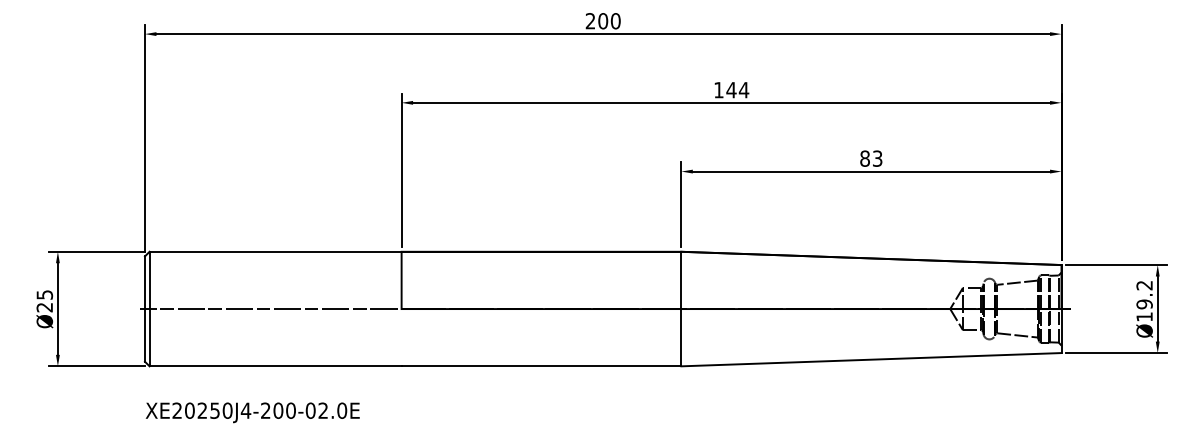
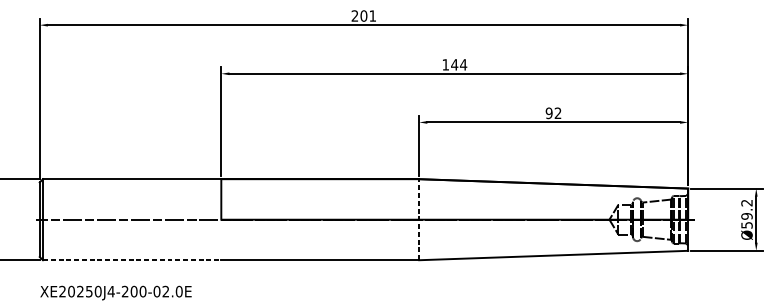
text: (615, 21) -> (372, 16), 200 -> 201
text: (871, 158) -> (553, 113), 83 -> 92
line: (681, 308) -> (419, 219), solid -> dashed
text: (1144, 316) -> (746, 224), Ø19.2 -> Ø59.2
line: (276, 366) -> (132, 260), solid -> dashed

